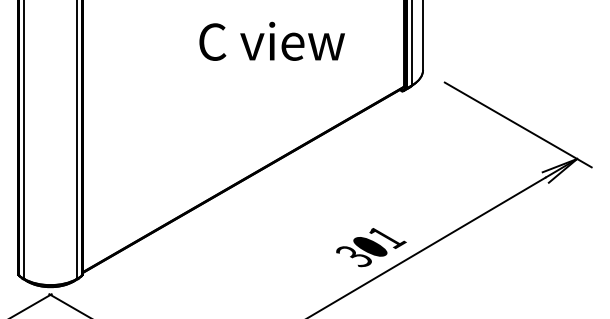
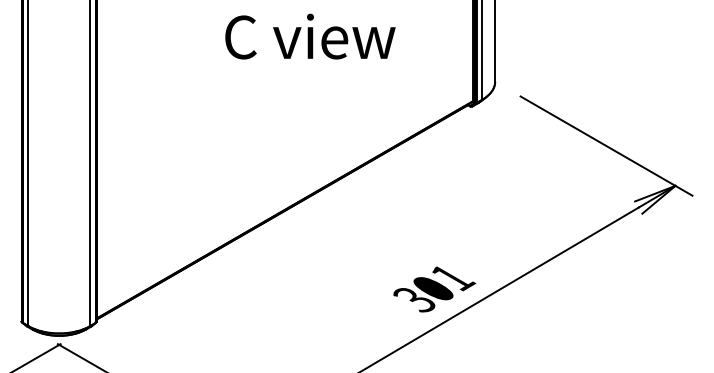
text: (271, 40) -> (309, 35), moved

